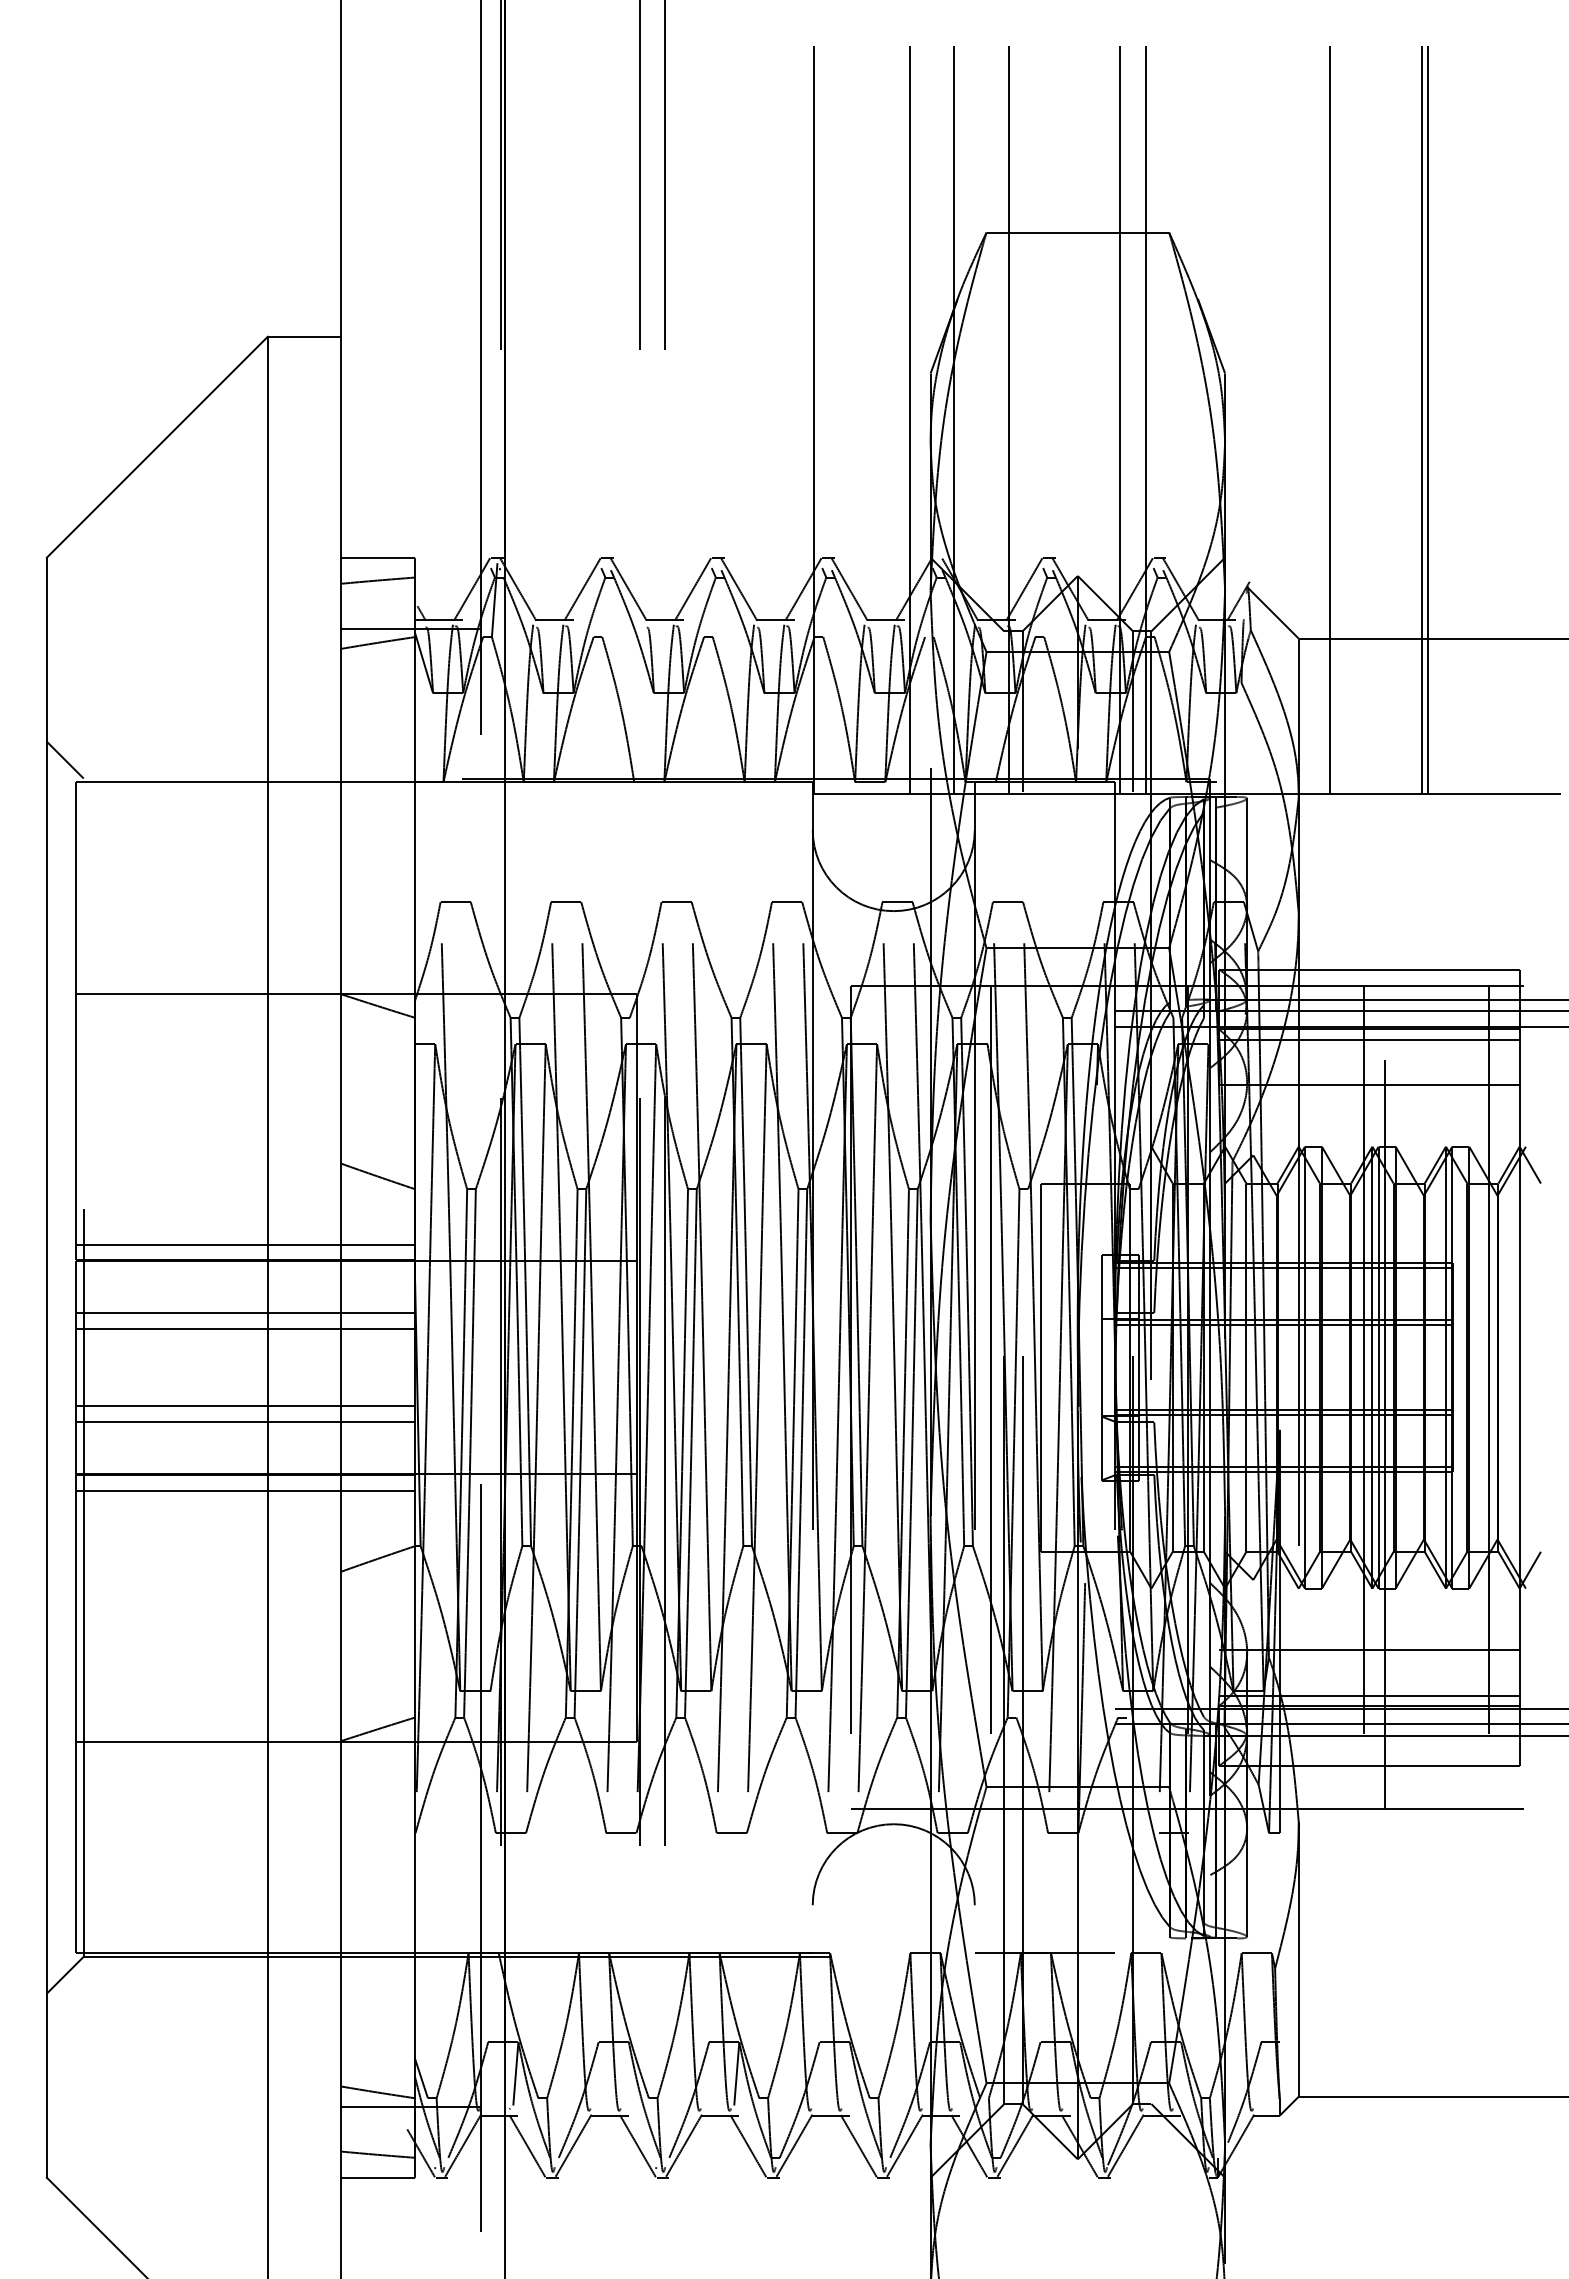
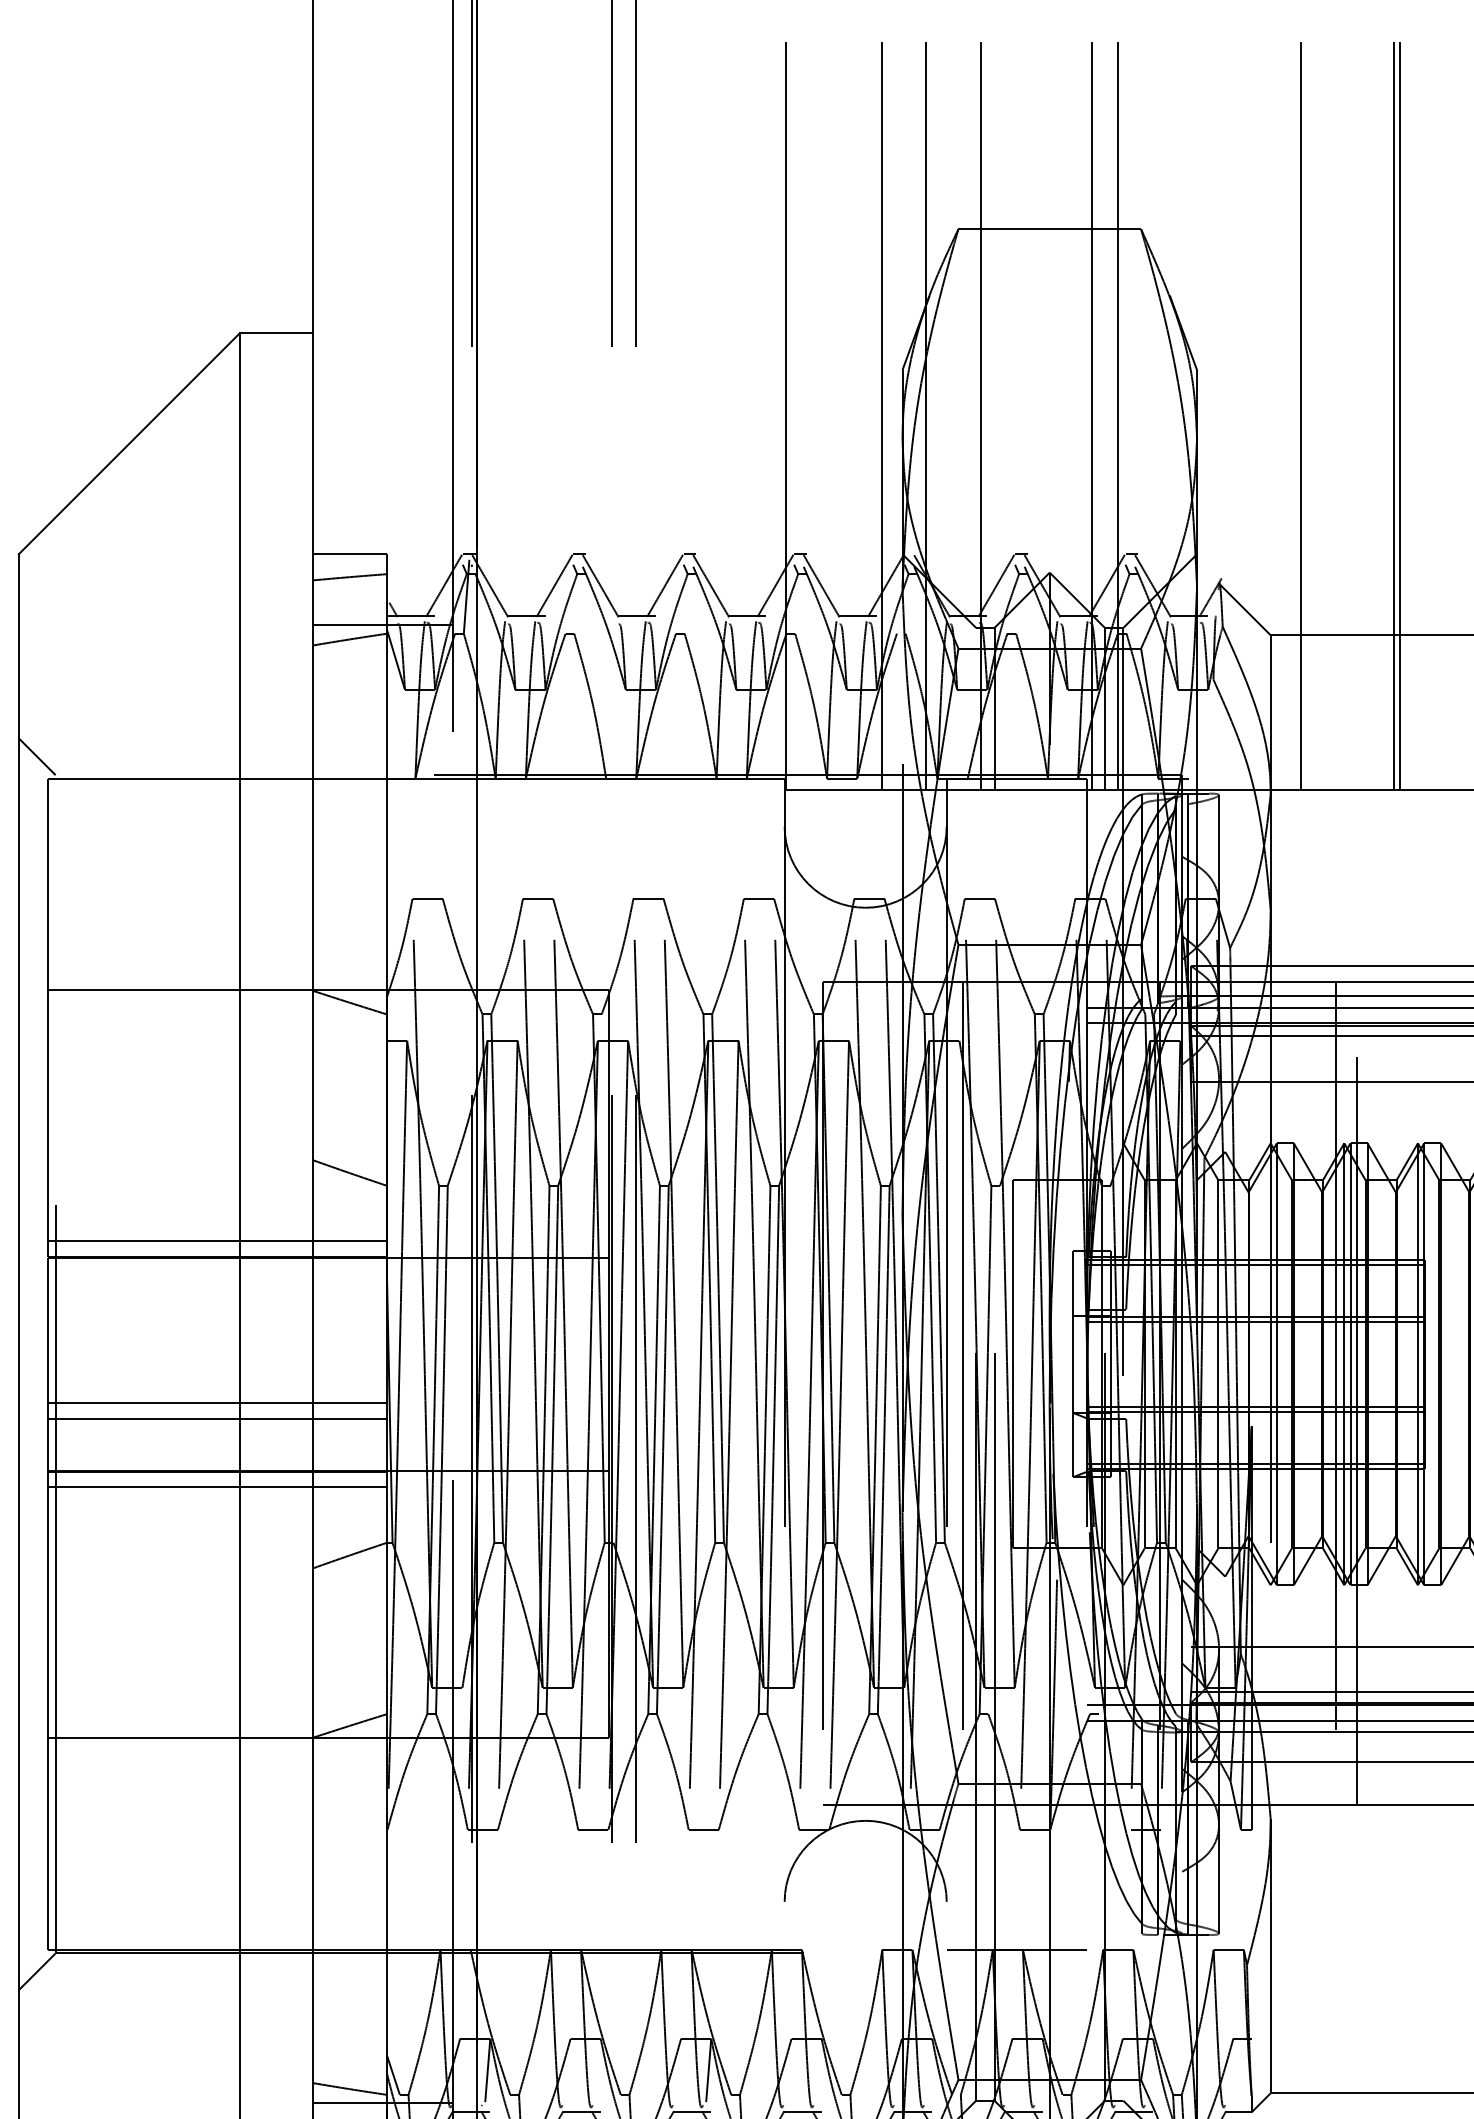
line: (245, 1313) -> (217, 1310), removed
line: (245, 1328) -> (217, 1325), removed
line: (1489, 1396) -> (1461, 1393), removed

